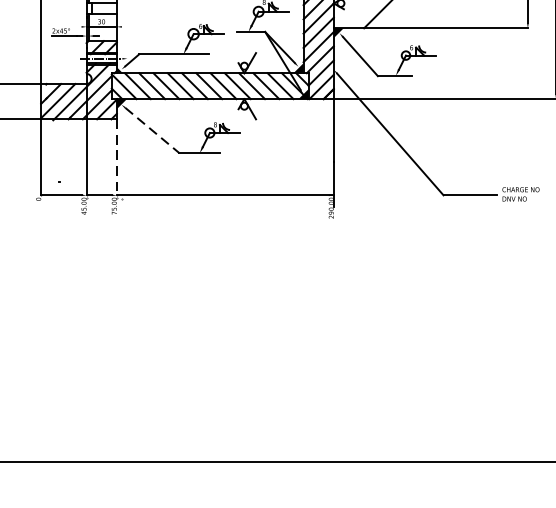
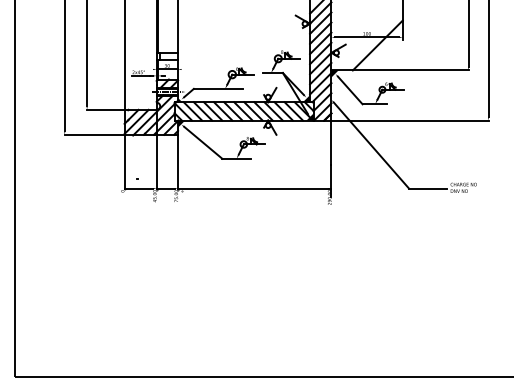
line: (152, 130) -> (203, 142), dashed -> solid
line: (117, 157) -> (178, 161), dashed -> solid

